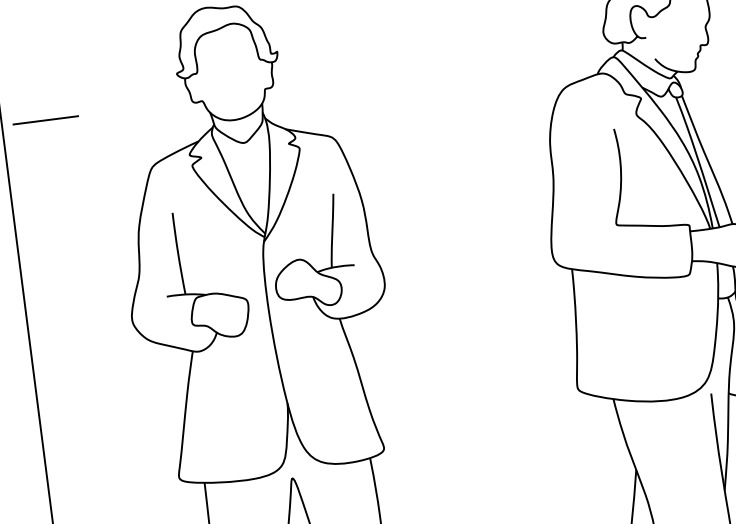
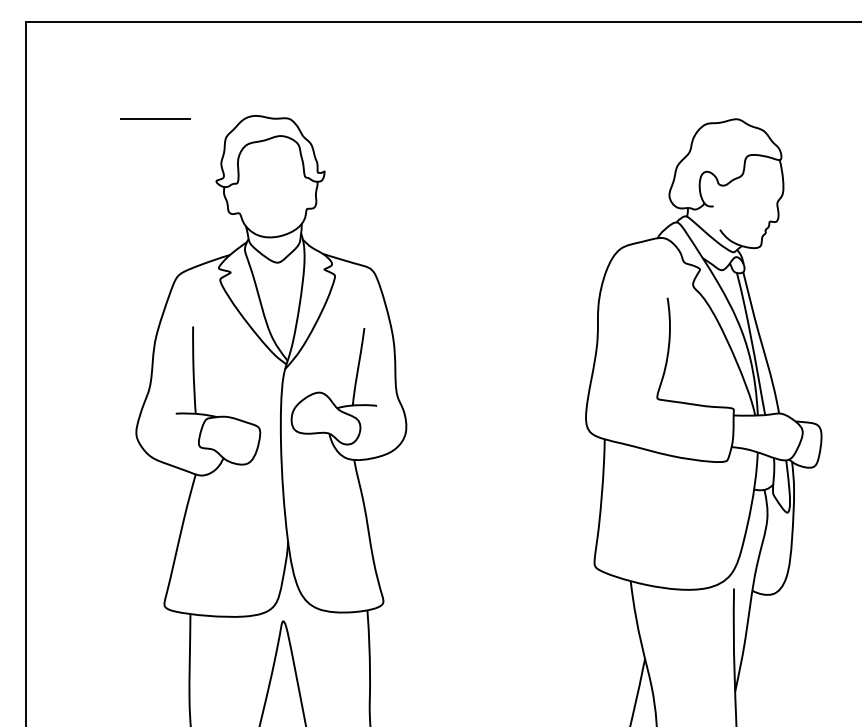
line: (45, 119) -> (155, 118), moved

